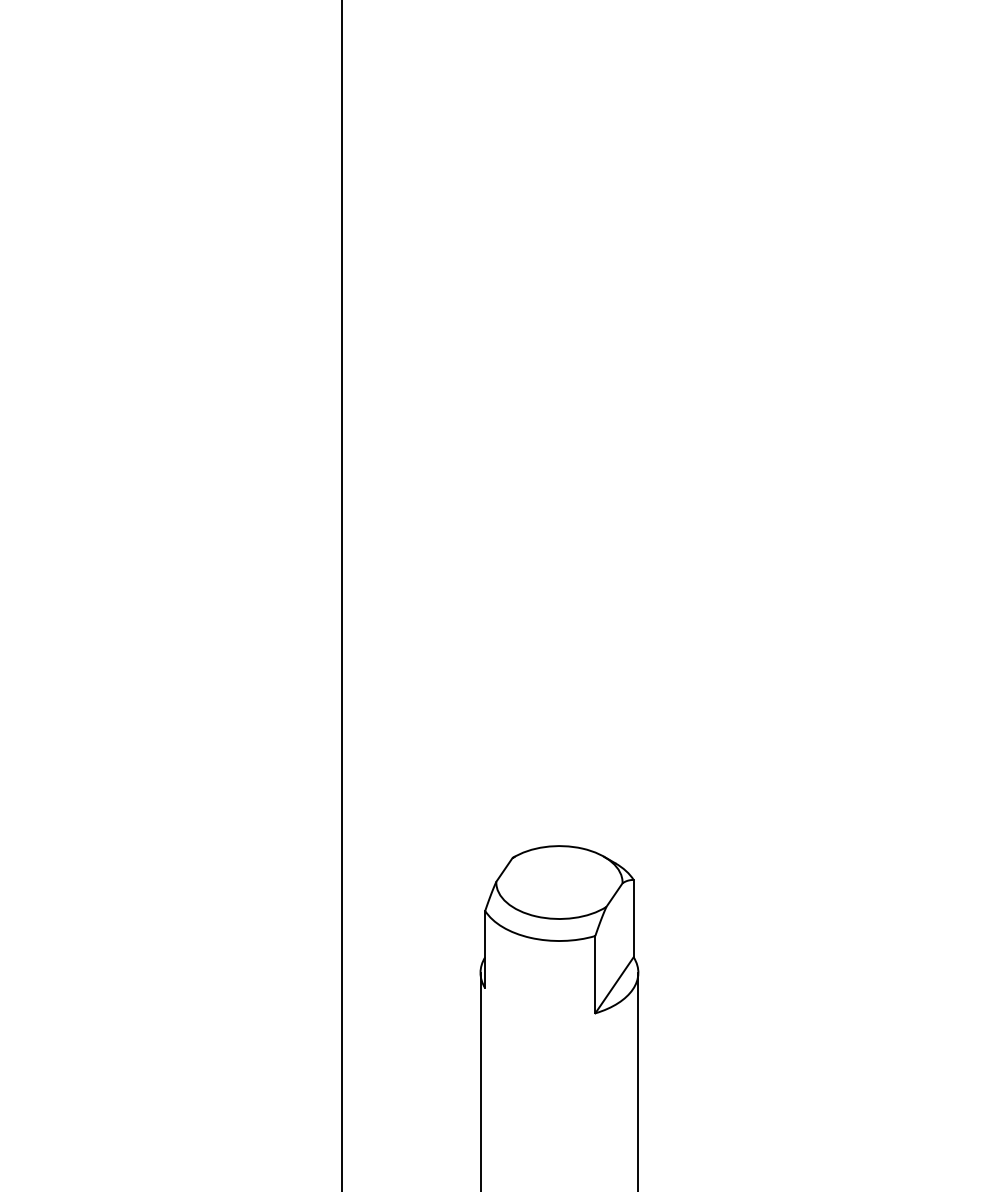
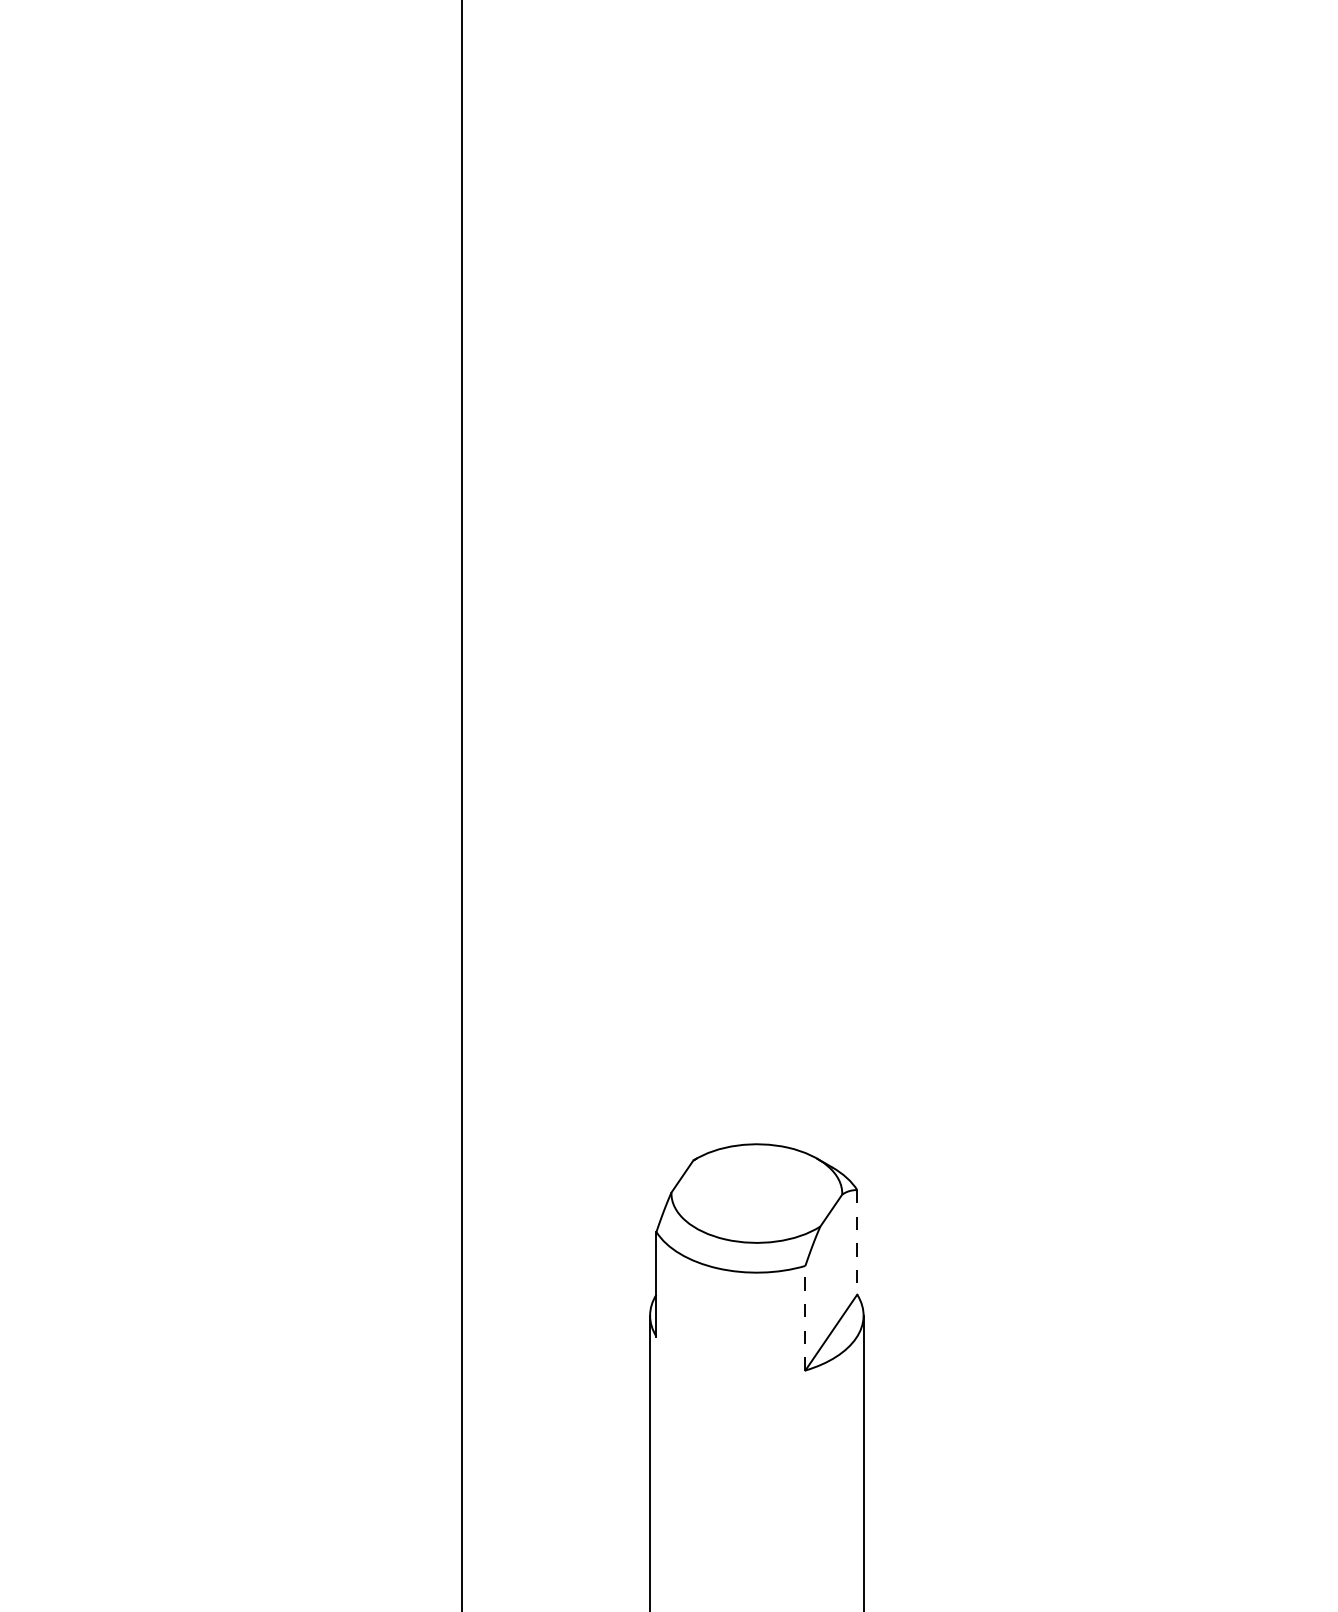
line: (633, 918) -> (857, 1242), solid -> dashed
line: (595, 974) -> (805, 1317), solid -> dashed

